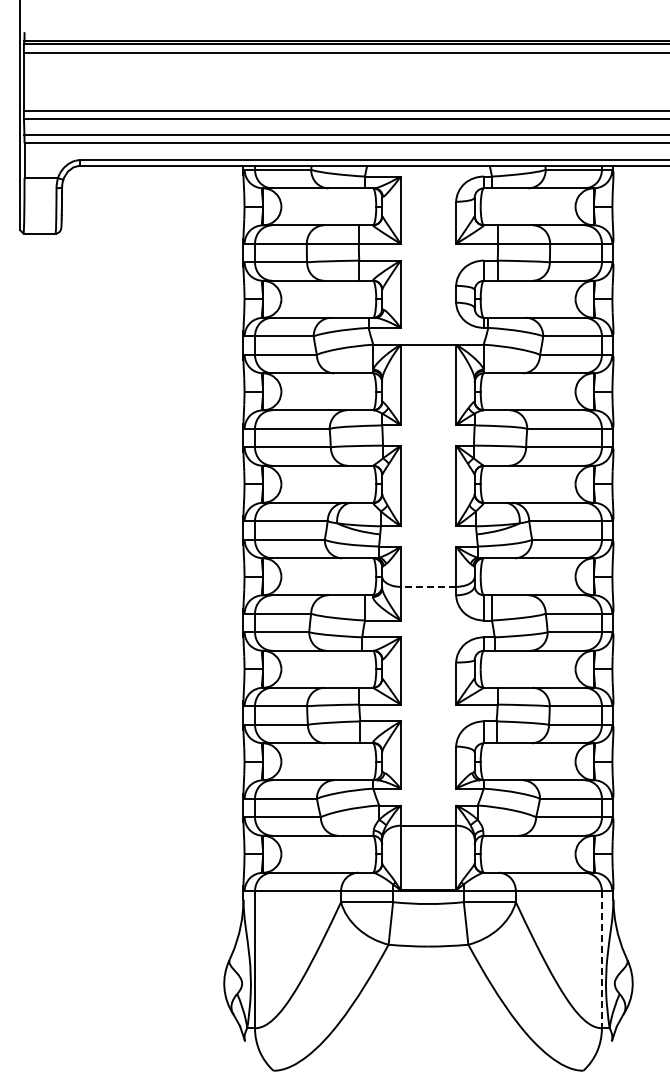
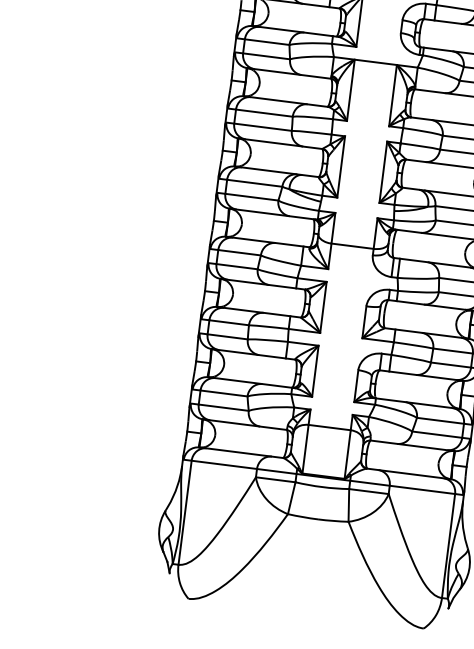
line: (428, 586) -> (352, 245), dashed -> solid
line: (601, 960) -> (448, 546), dashed -> solid

